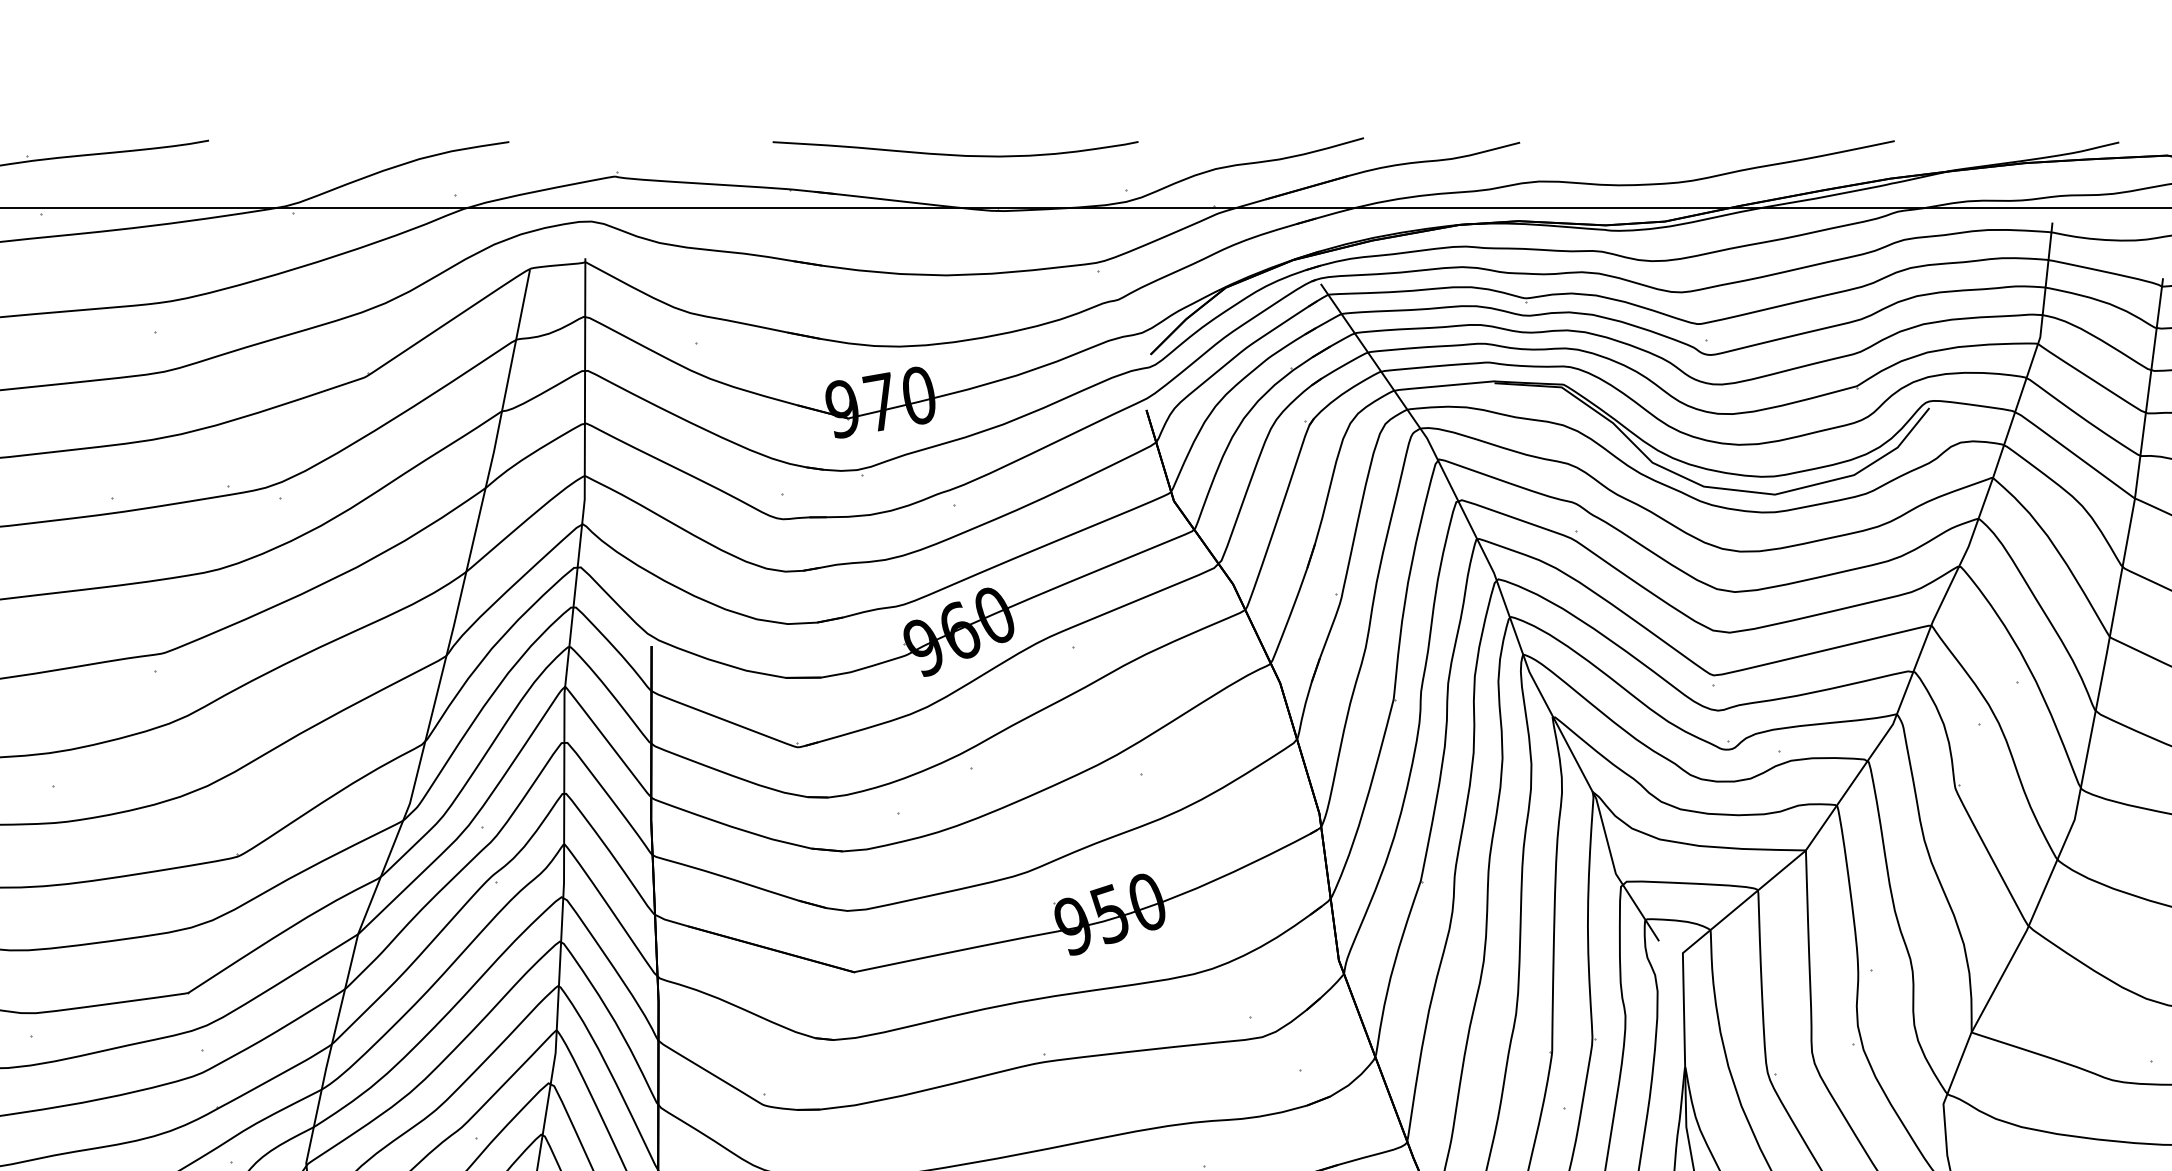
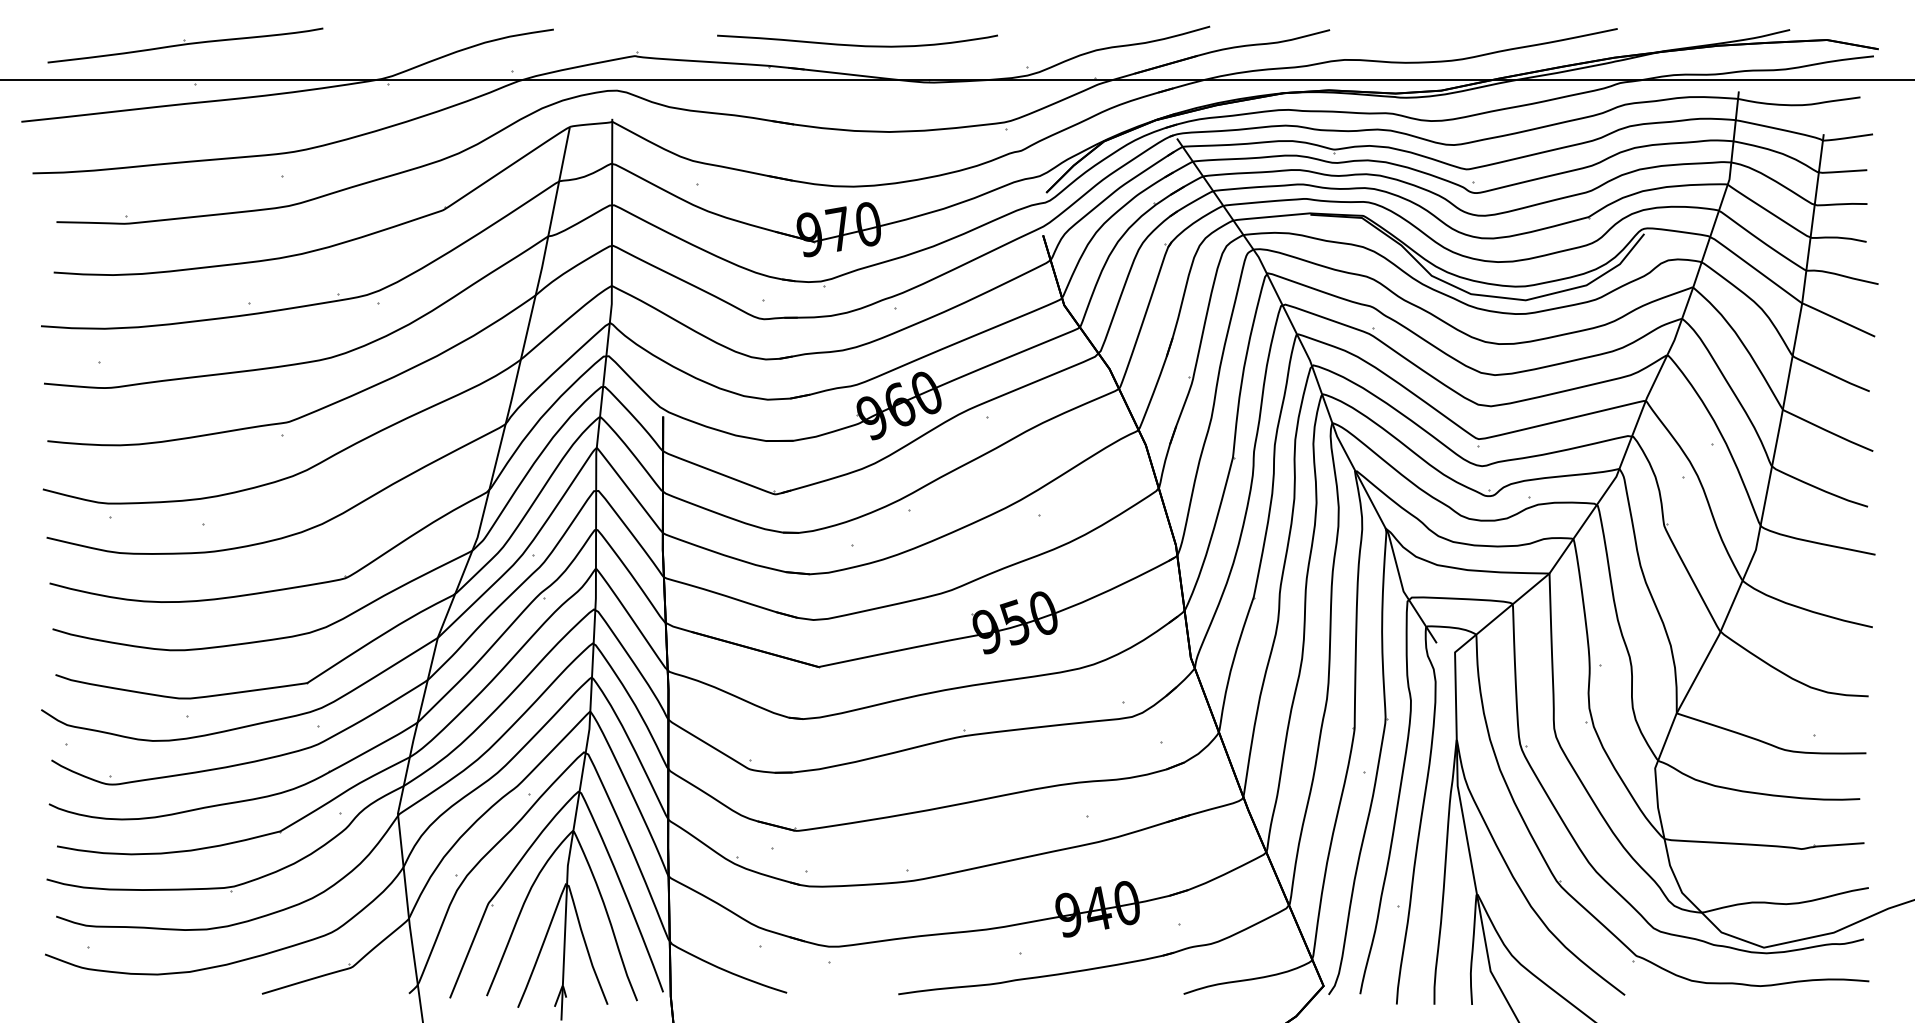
curve: (955, 153) -> (857, 44), moved

